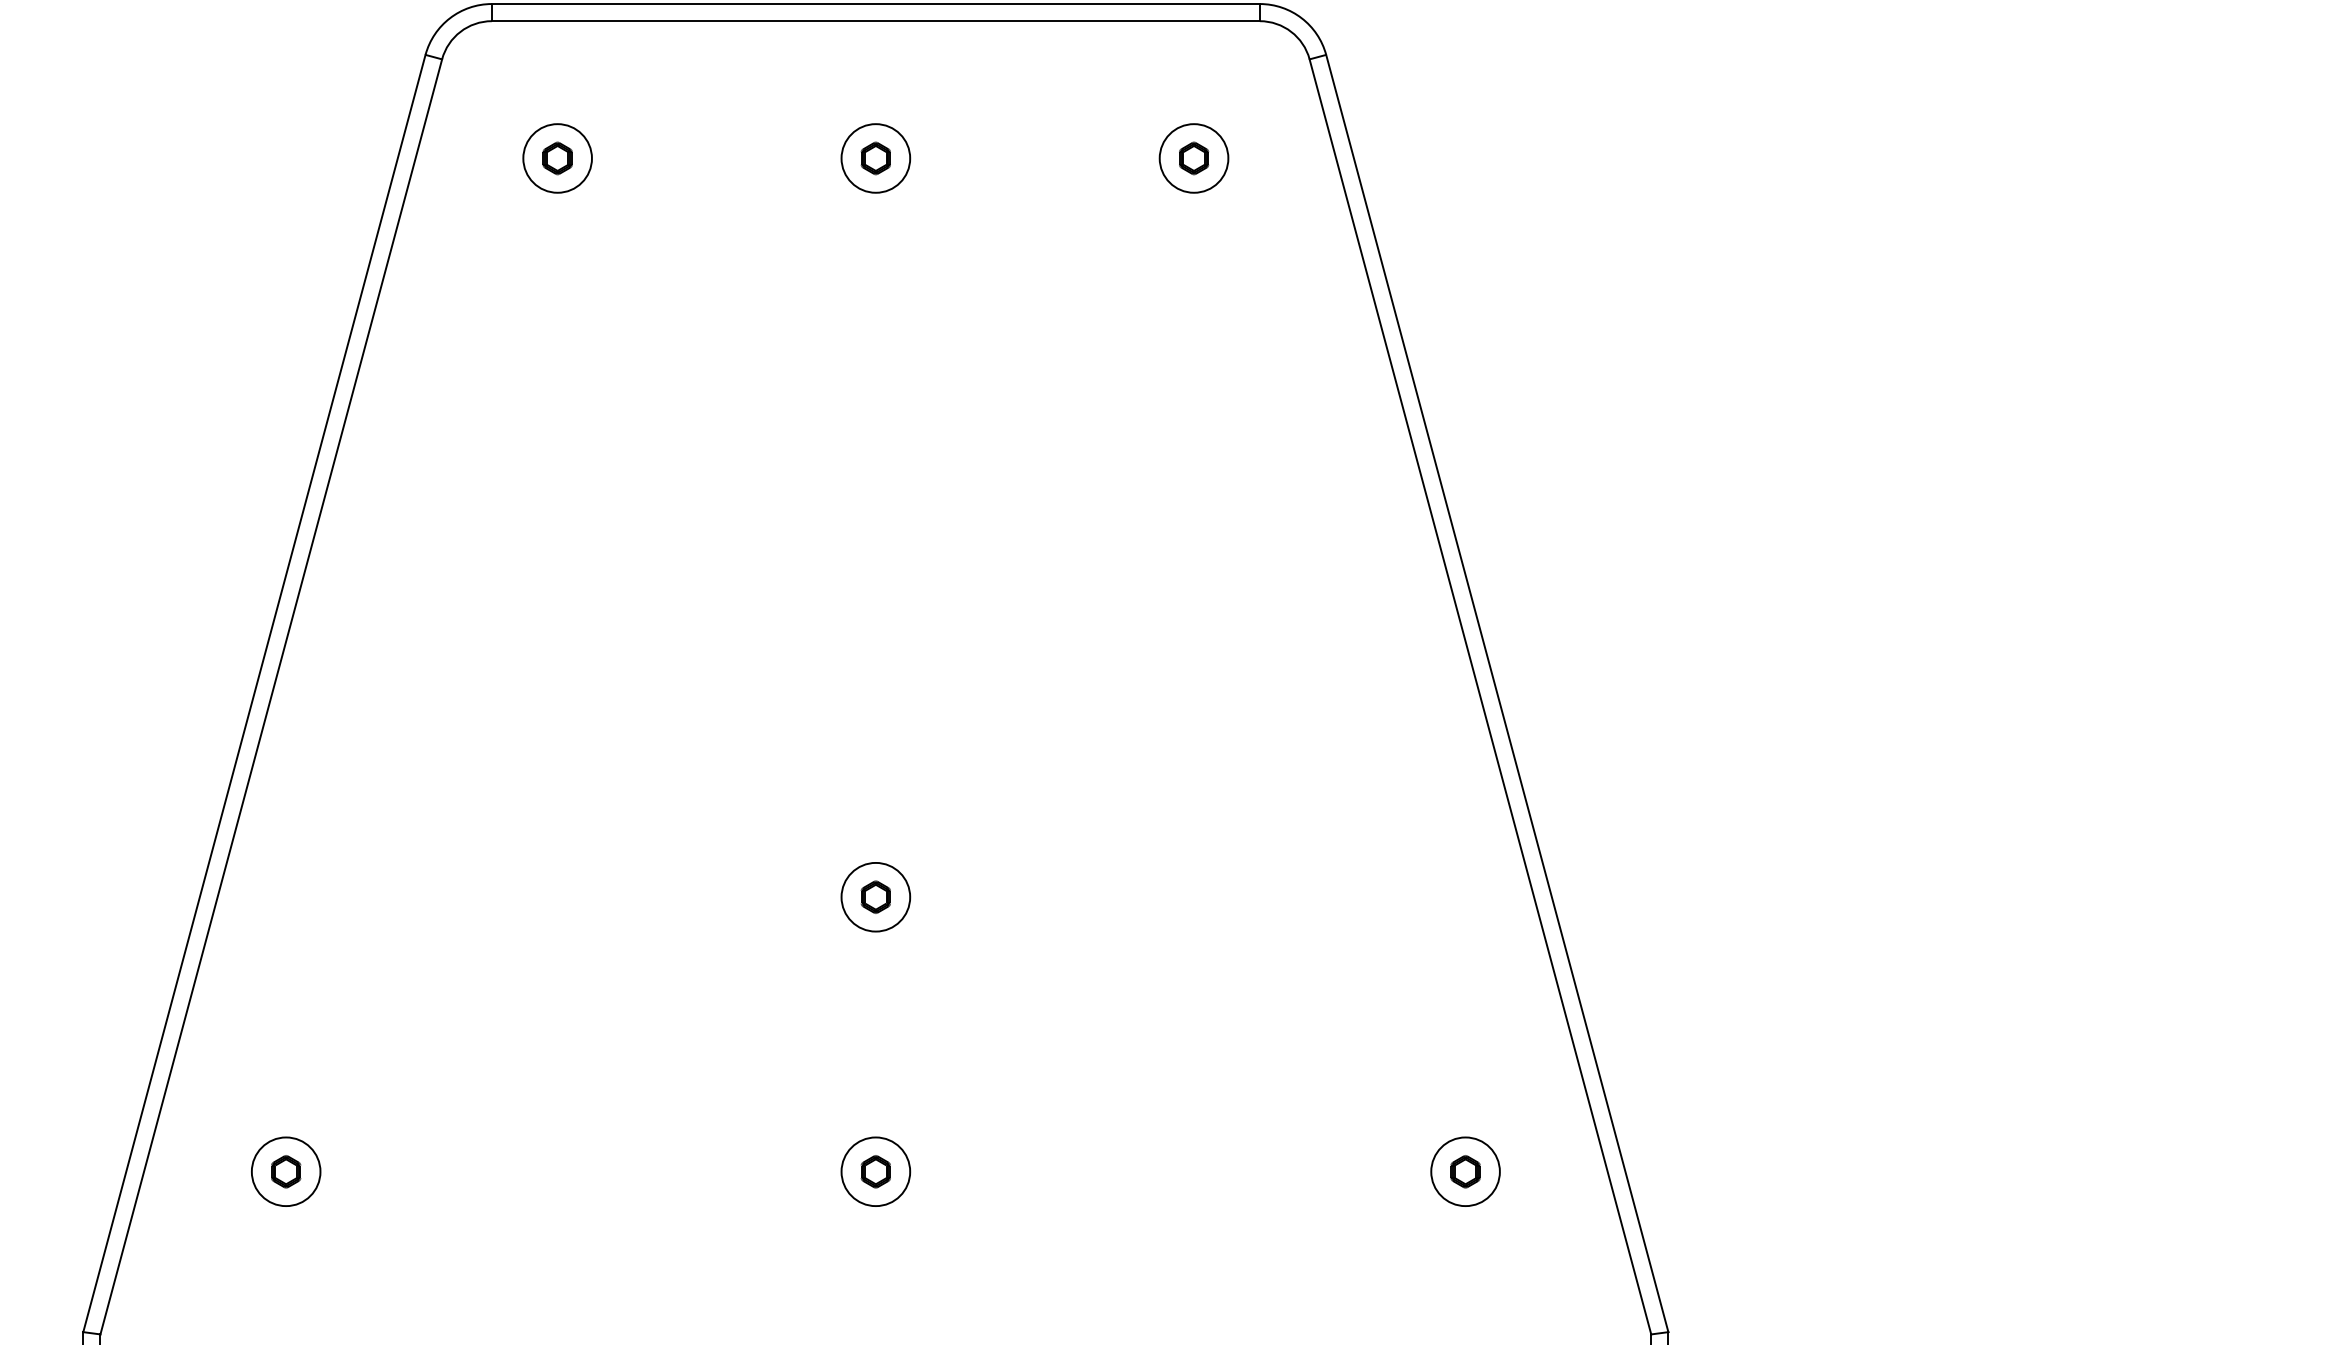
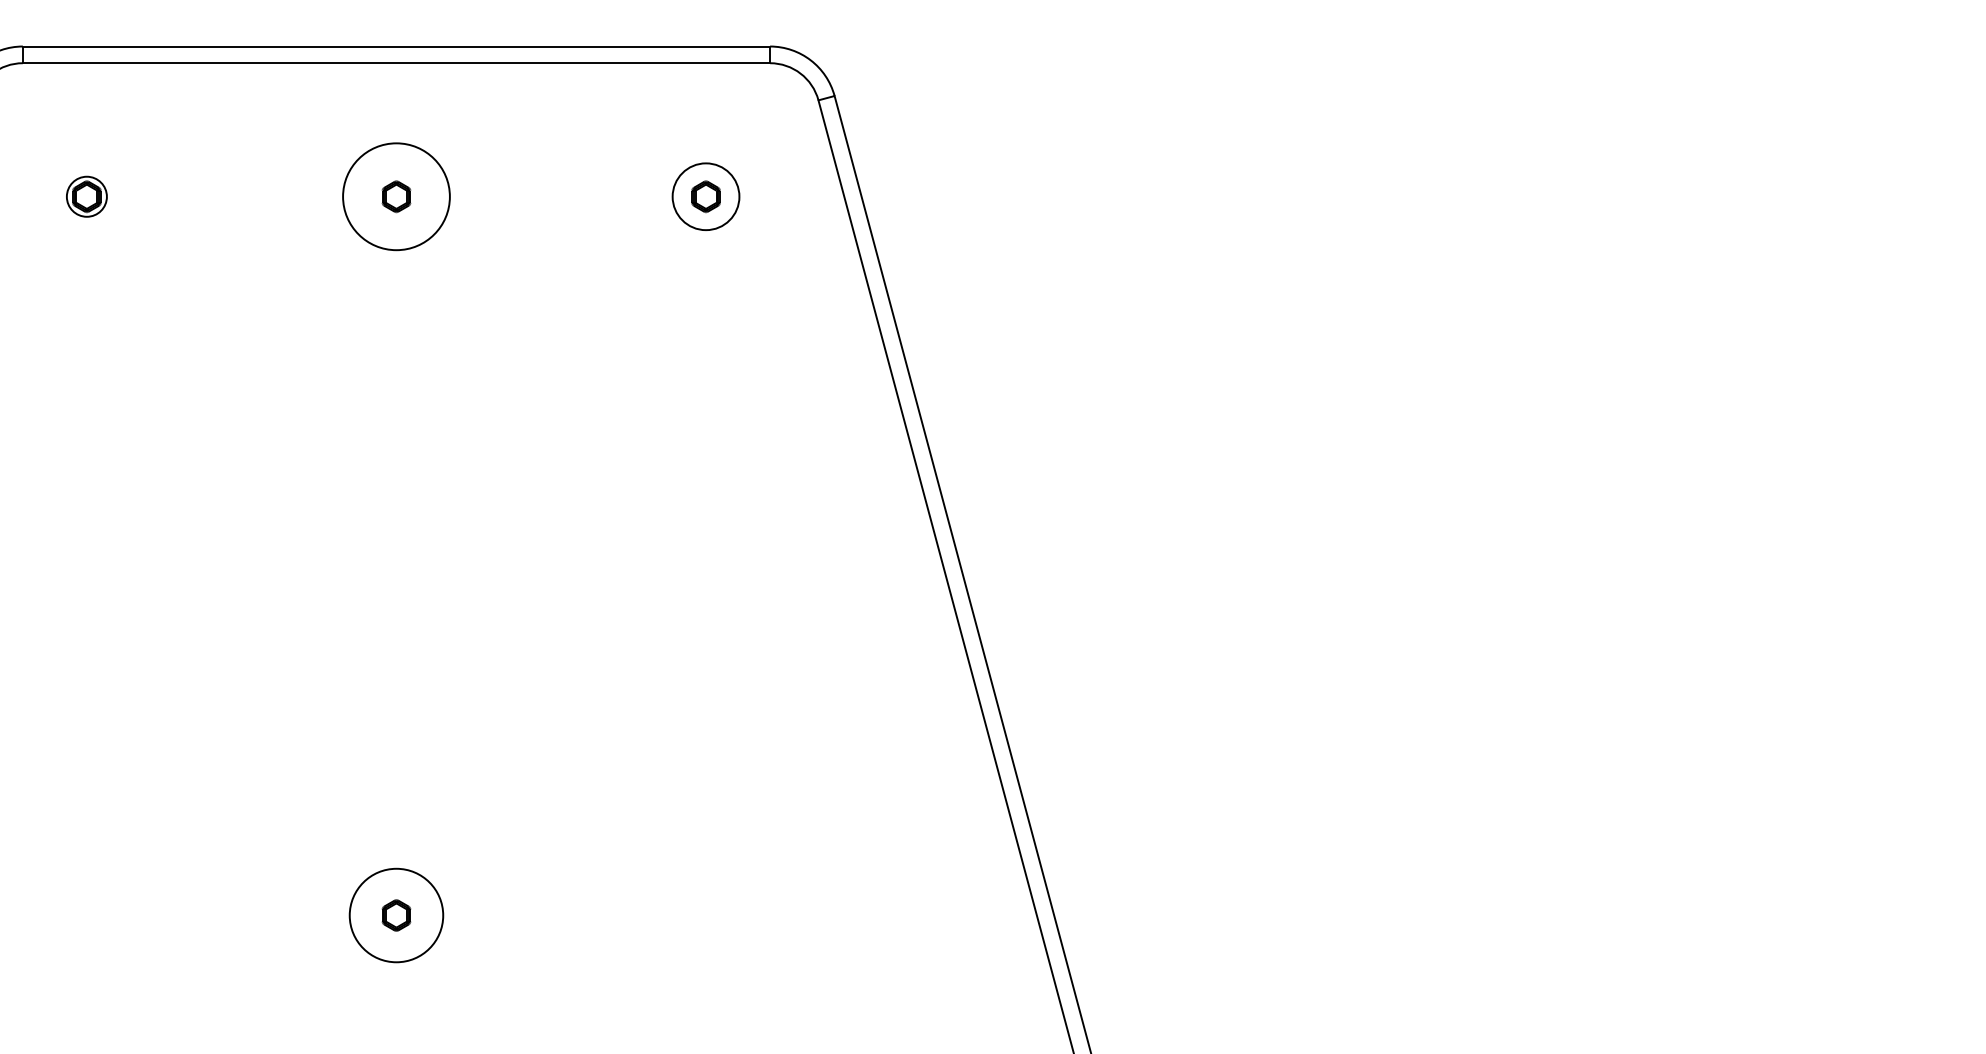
circle: (557, 158) -> (86, 196), size x0.6
circle: (875, 158) -> (396, 196), size x1.6
circle: (875, 896) -> (396, 914), size x1.4

